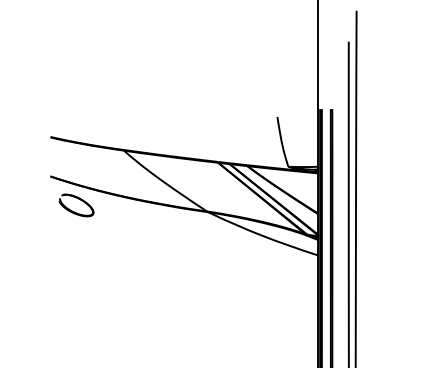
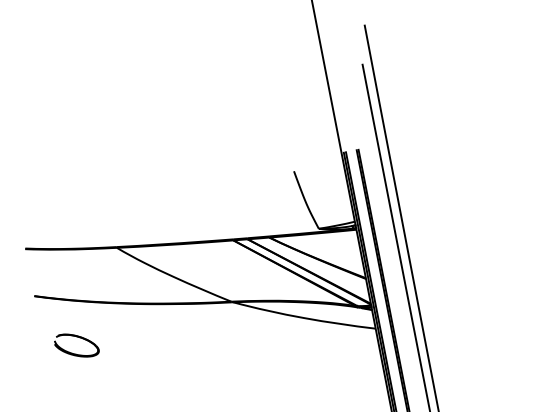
part: (78, 199) -> (77, 337), moved

